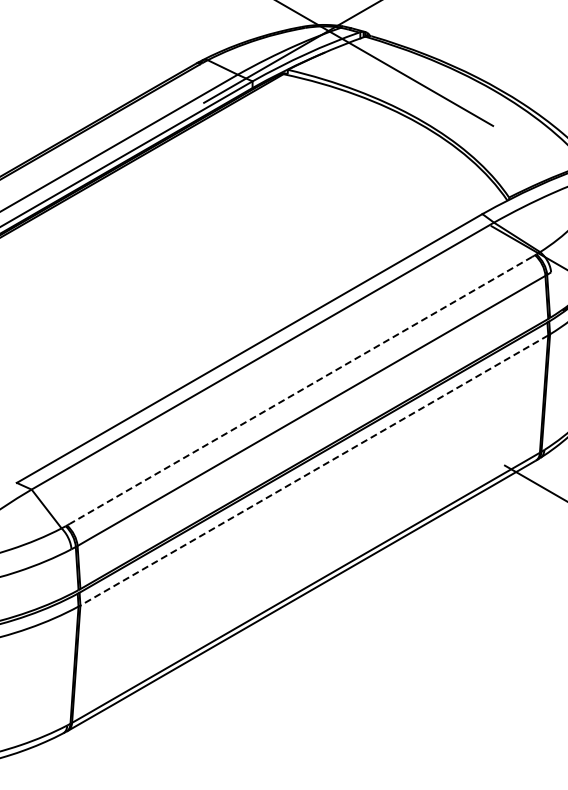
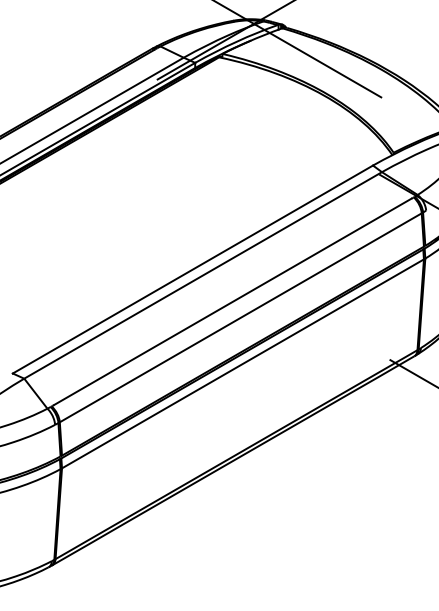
line: (301, 390) -> (233, 302), dashed -> solid
line: (313, 470) -> (242, 363), dashed -> solid

